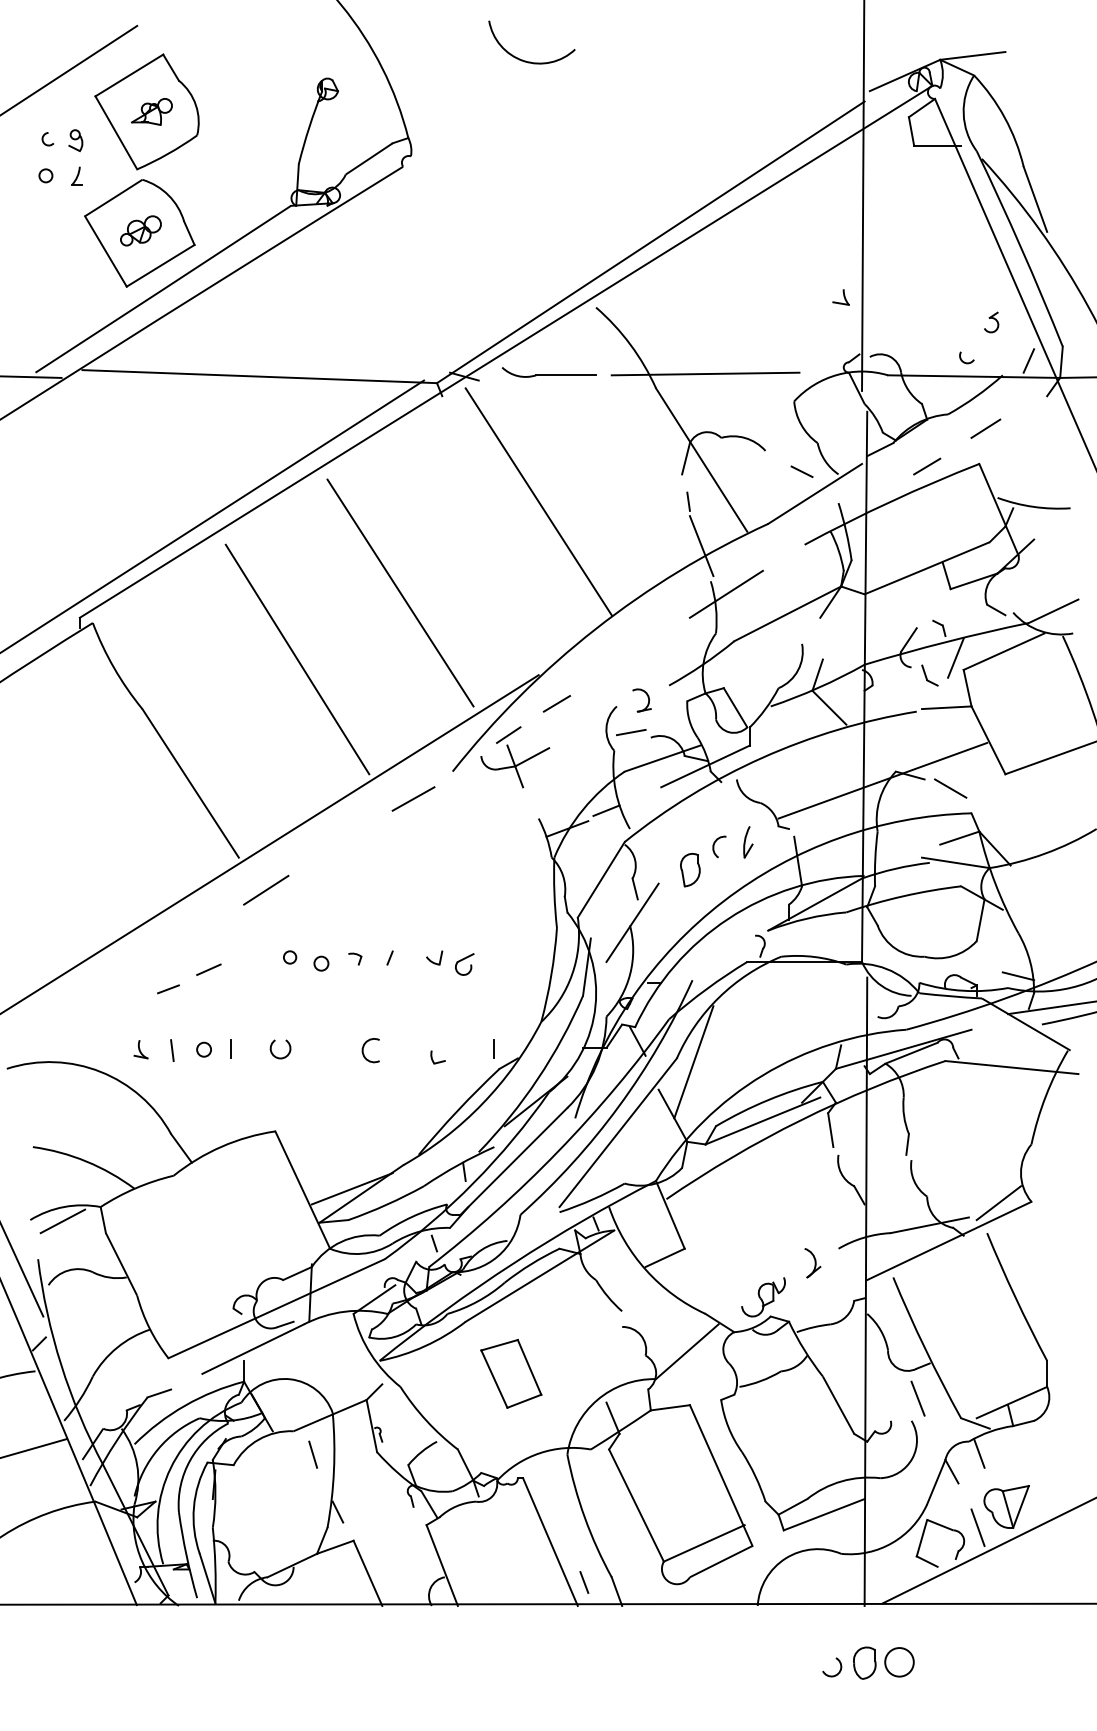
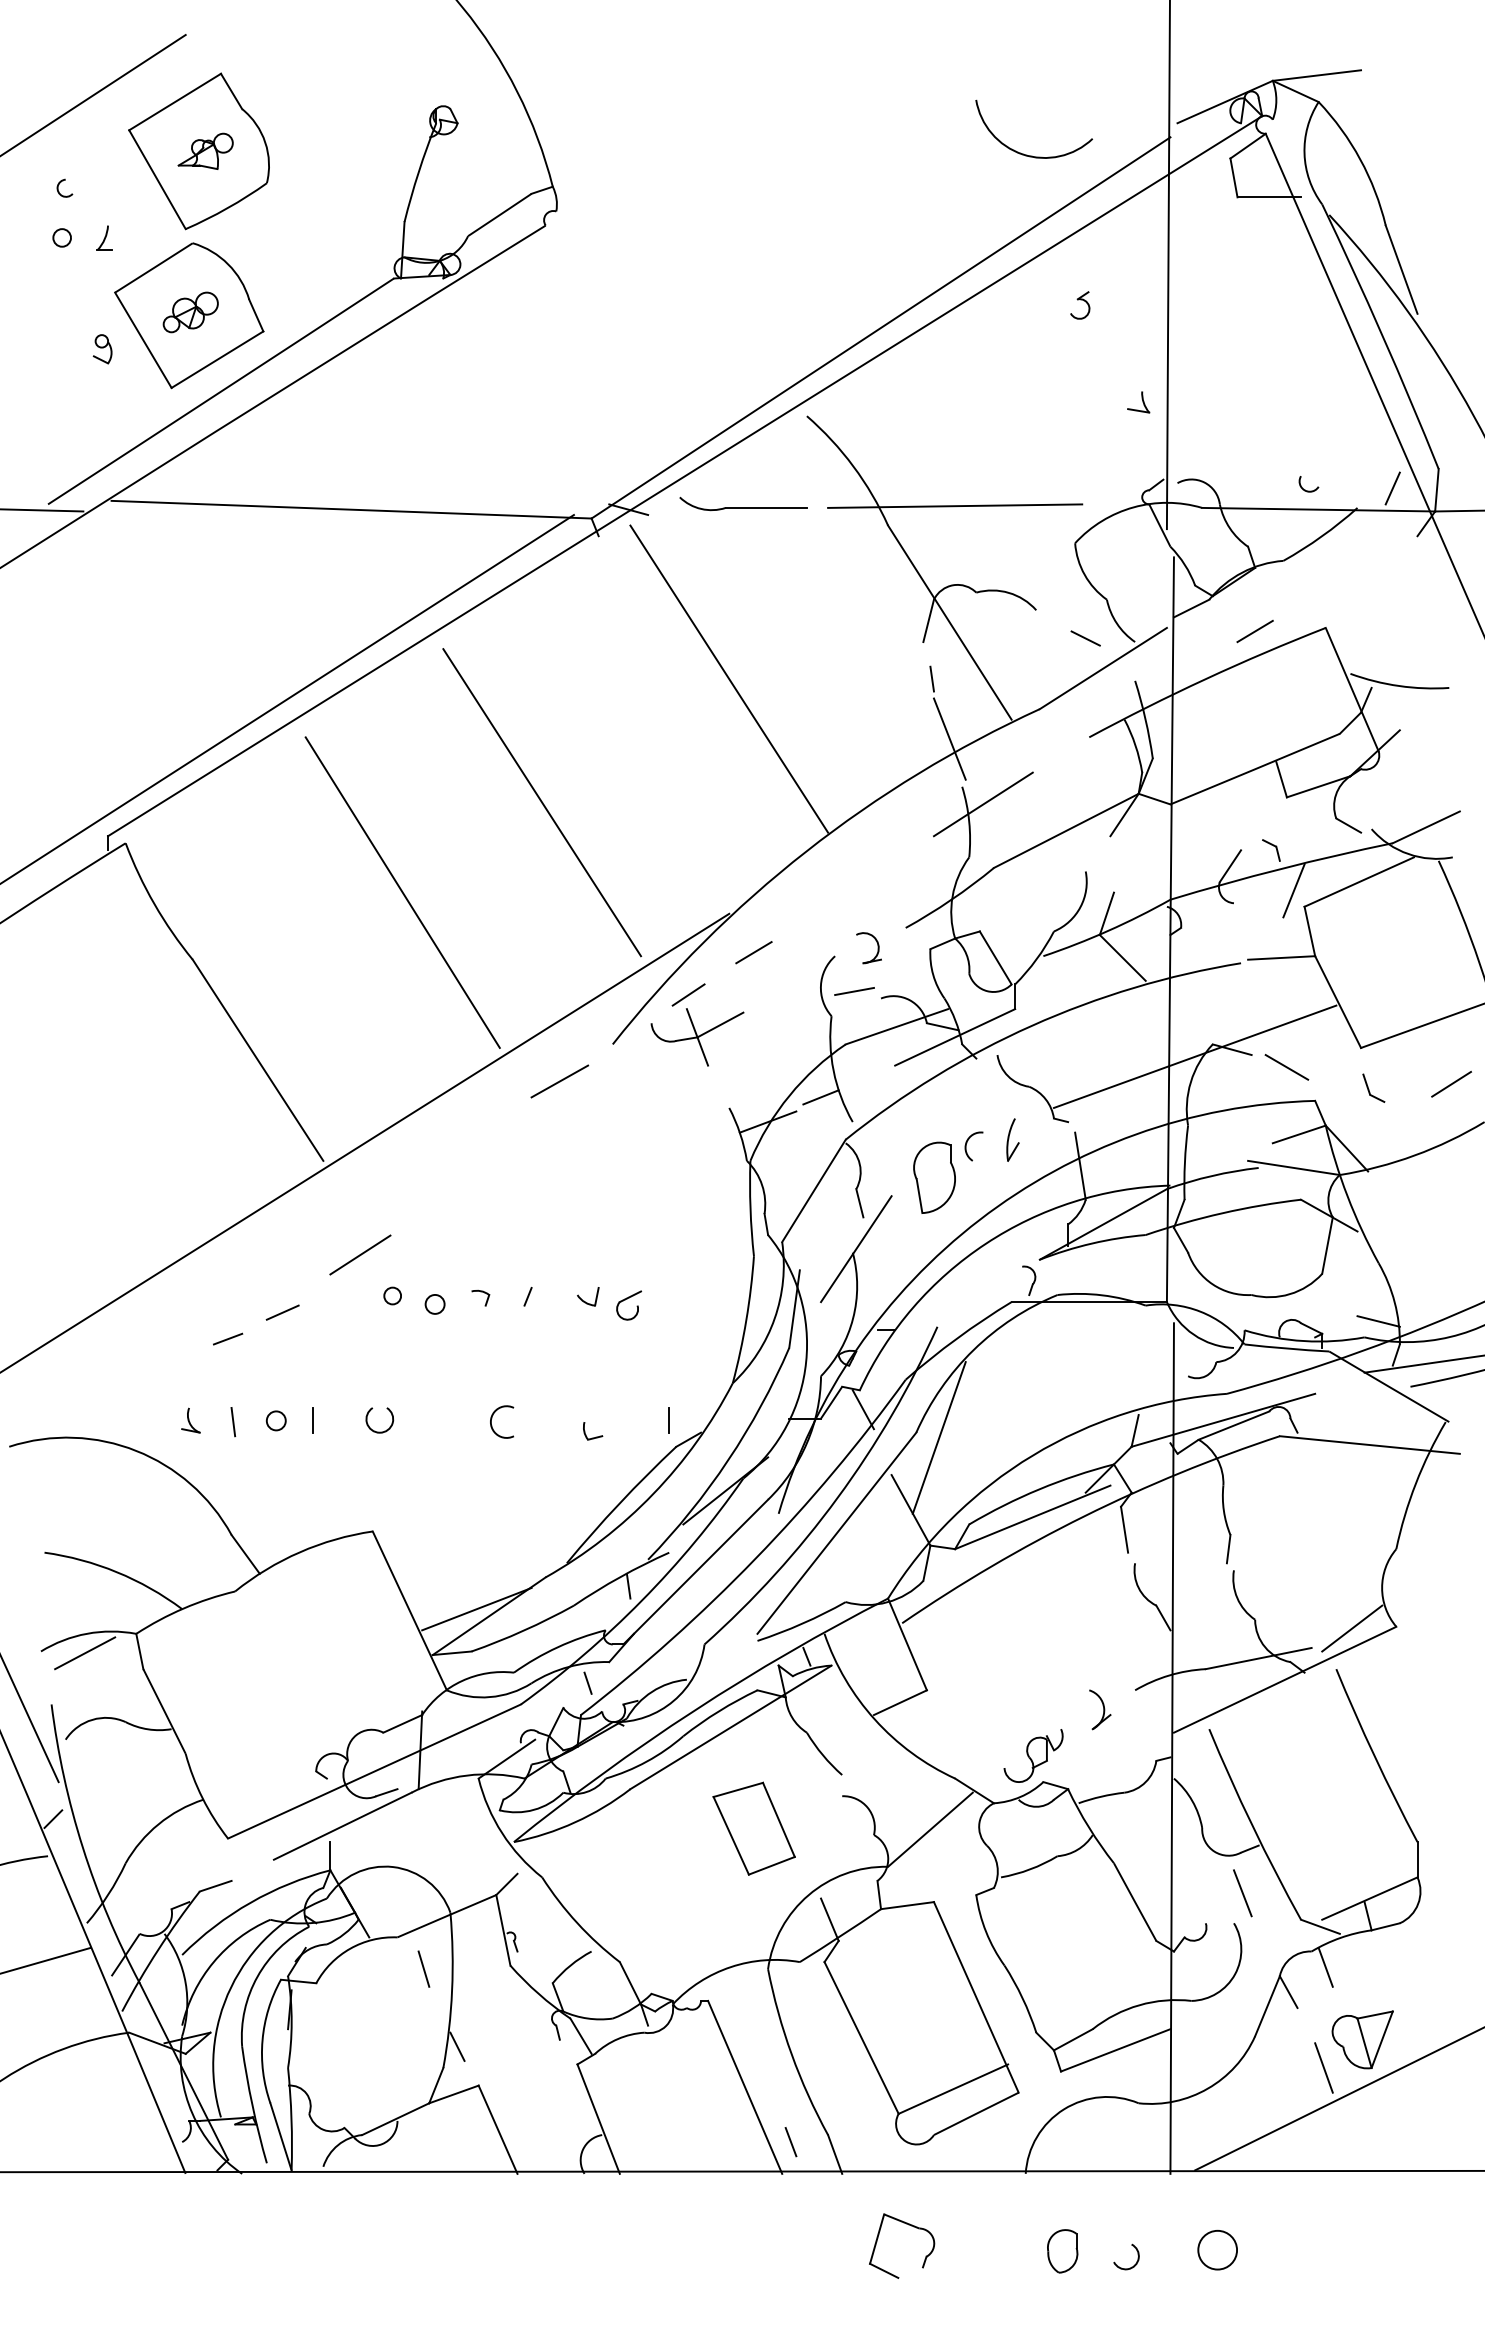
arc: (527, 61) -> (1027, 154), moved
part: (75, 140) -> (102, 349), moved
part: (991, 322) -> (1080, 305), moved
line: (985, 428) -> (1451, 1083), moved
part: (929, 674) -> (1373, 1087), moved
part: (690, 869) -> (934, 1177), size x1.6
line: (266, 889) -> (360, 1254), moved
part: (510, 1373) -> (753, 1828), moved
part: (945, 1528) -> (908, 2225), moved
part: (864, 1663) -> (1062, 2251), moved

